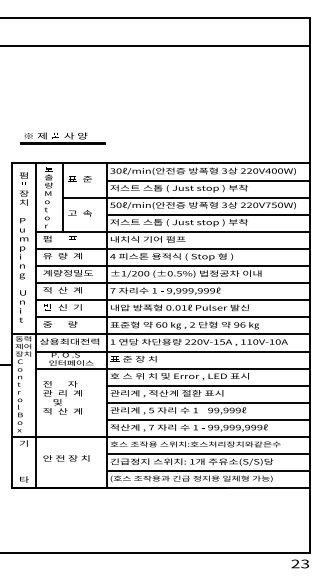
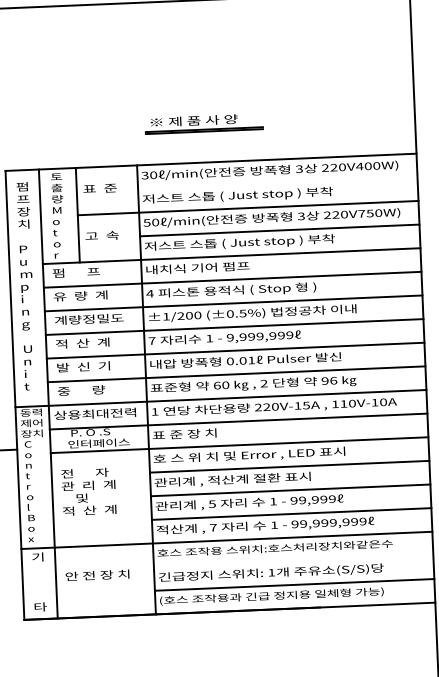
part: (62, 138) -> (203, 123), moved
line: (208, 180) -> (277, 183), removed
line: (208, 454) -> (293, 561), removed

